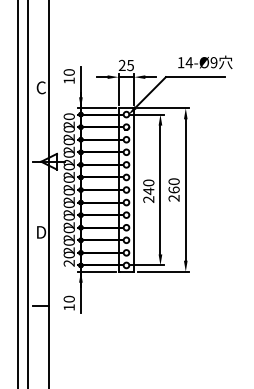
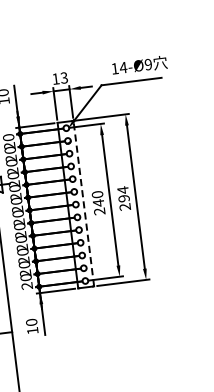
text: (125, 64) -> (59, 77), 25 -> 13
text: (173, 185) -> (122, 194), 260 -> 294
line: (134, 190) -> (84, 204), solid -> dashed

